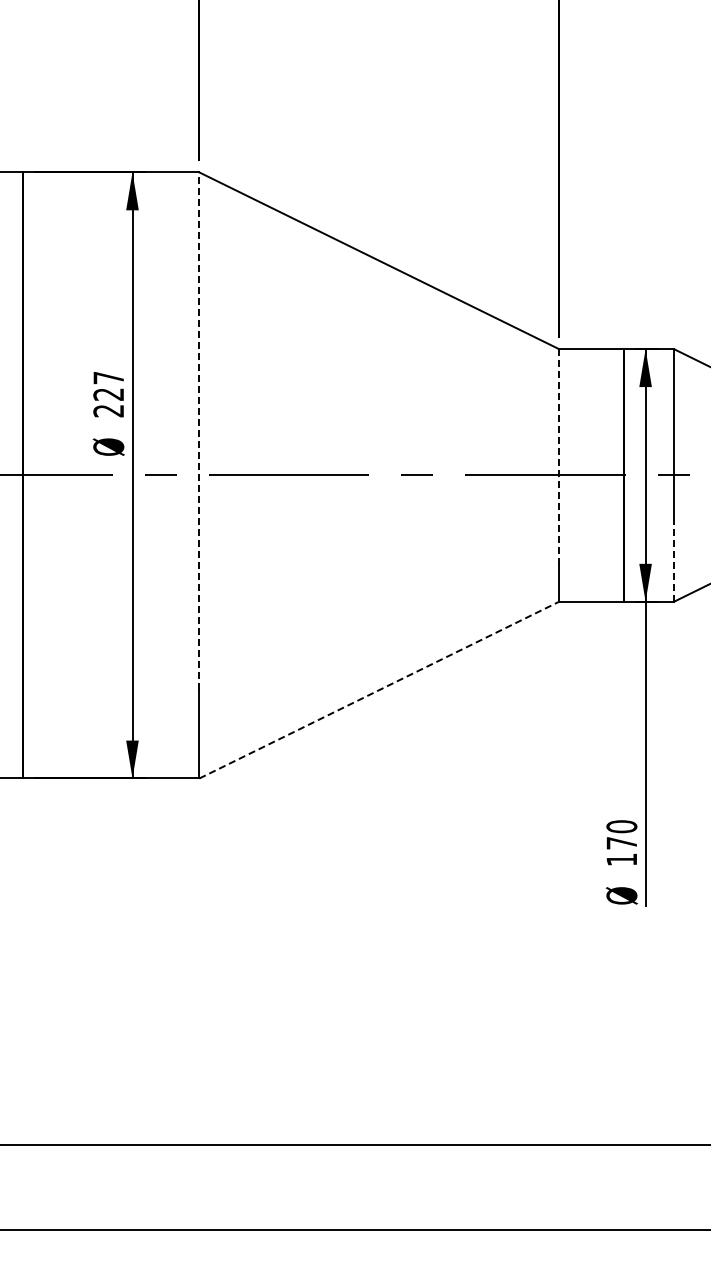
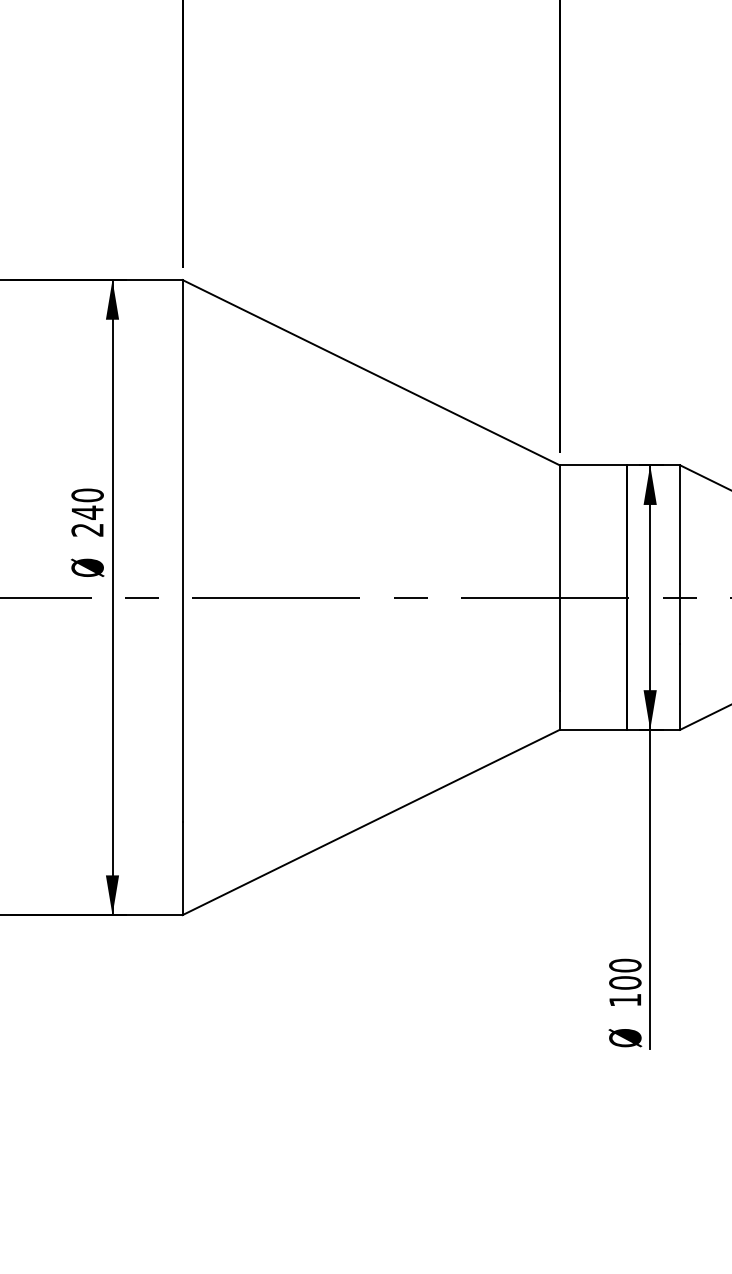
text: (108, 386) -> (87, 504), 227 -> 240
line: (199, 431) -> (182, 551), dashed -> solid
line: (559, 456) -> (559, 577), dashed -> solid
line: (674, 560) -> (680, 686), dashed -> solid
line: (379, 689) -> (371, 821), dashed -> solid
text: (621, 842) -> (624, 982), 170 -> 100

